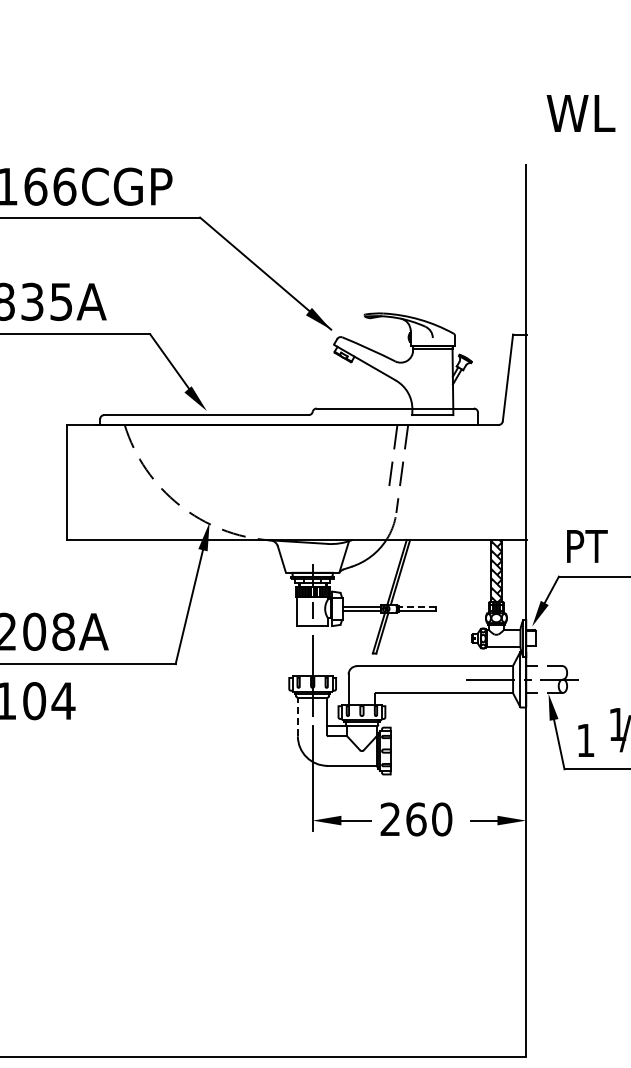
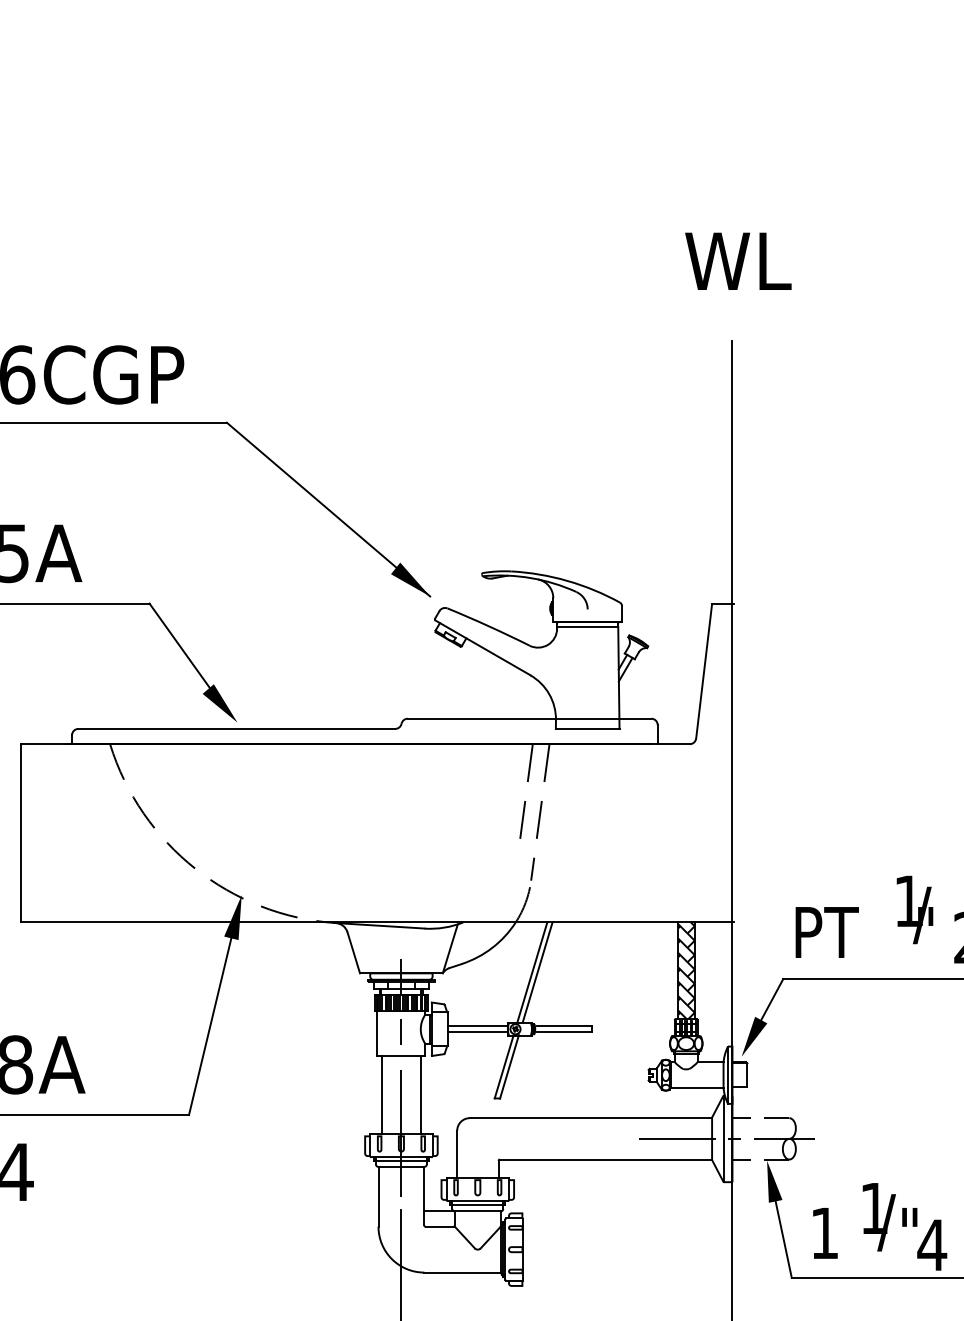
text: (580, 113) -> (737, 261), moved
line: (417, 606) -> (563, 1025), dashed -> solid
line: (299, 651) -> (381, 1095), added
line: (325, 651) -> (421, 1095), added
line: (297, 716) -> (377, 1196), dashed -> solid

